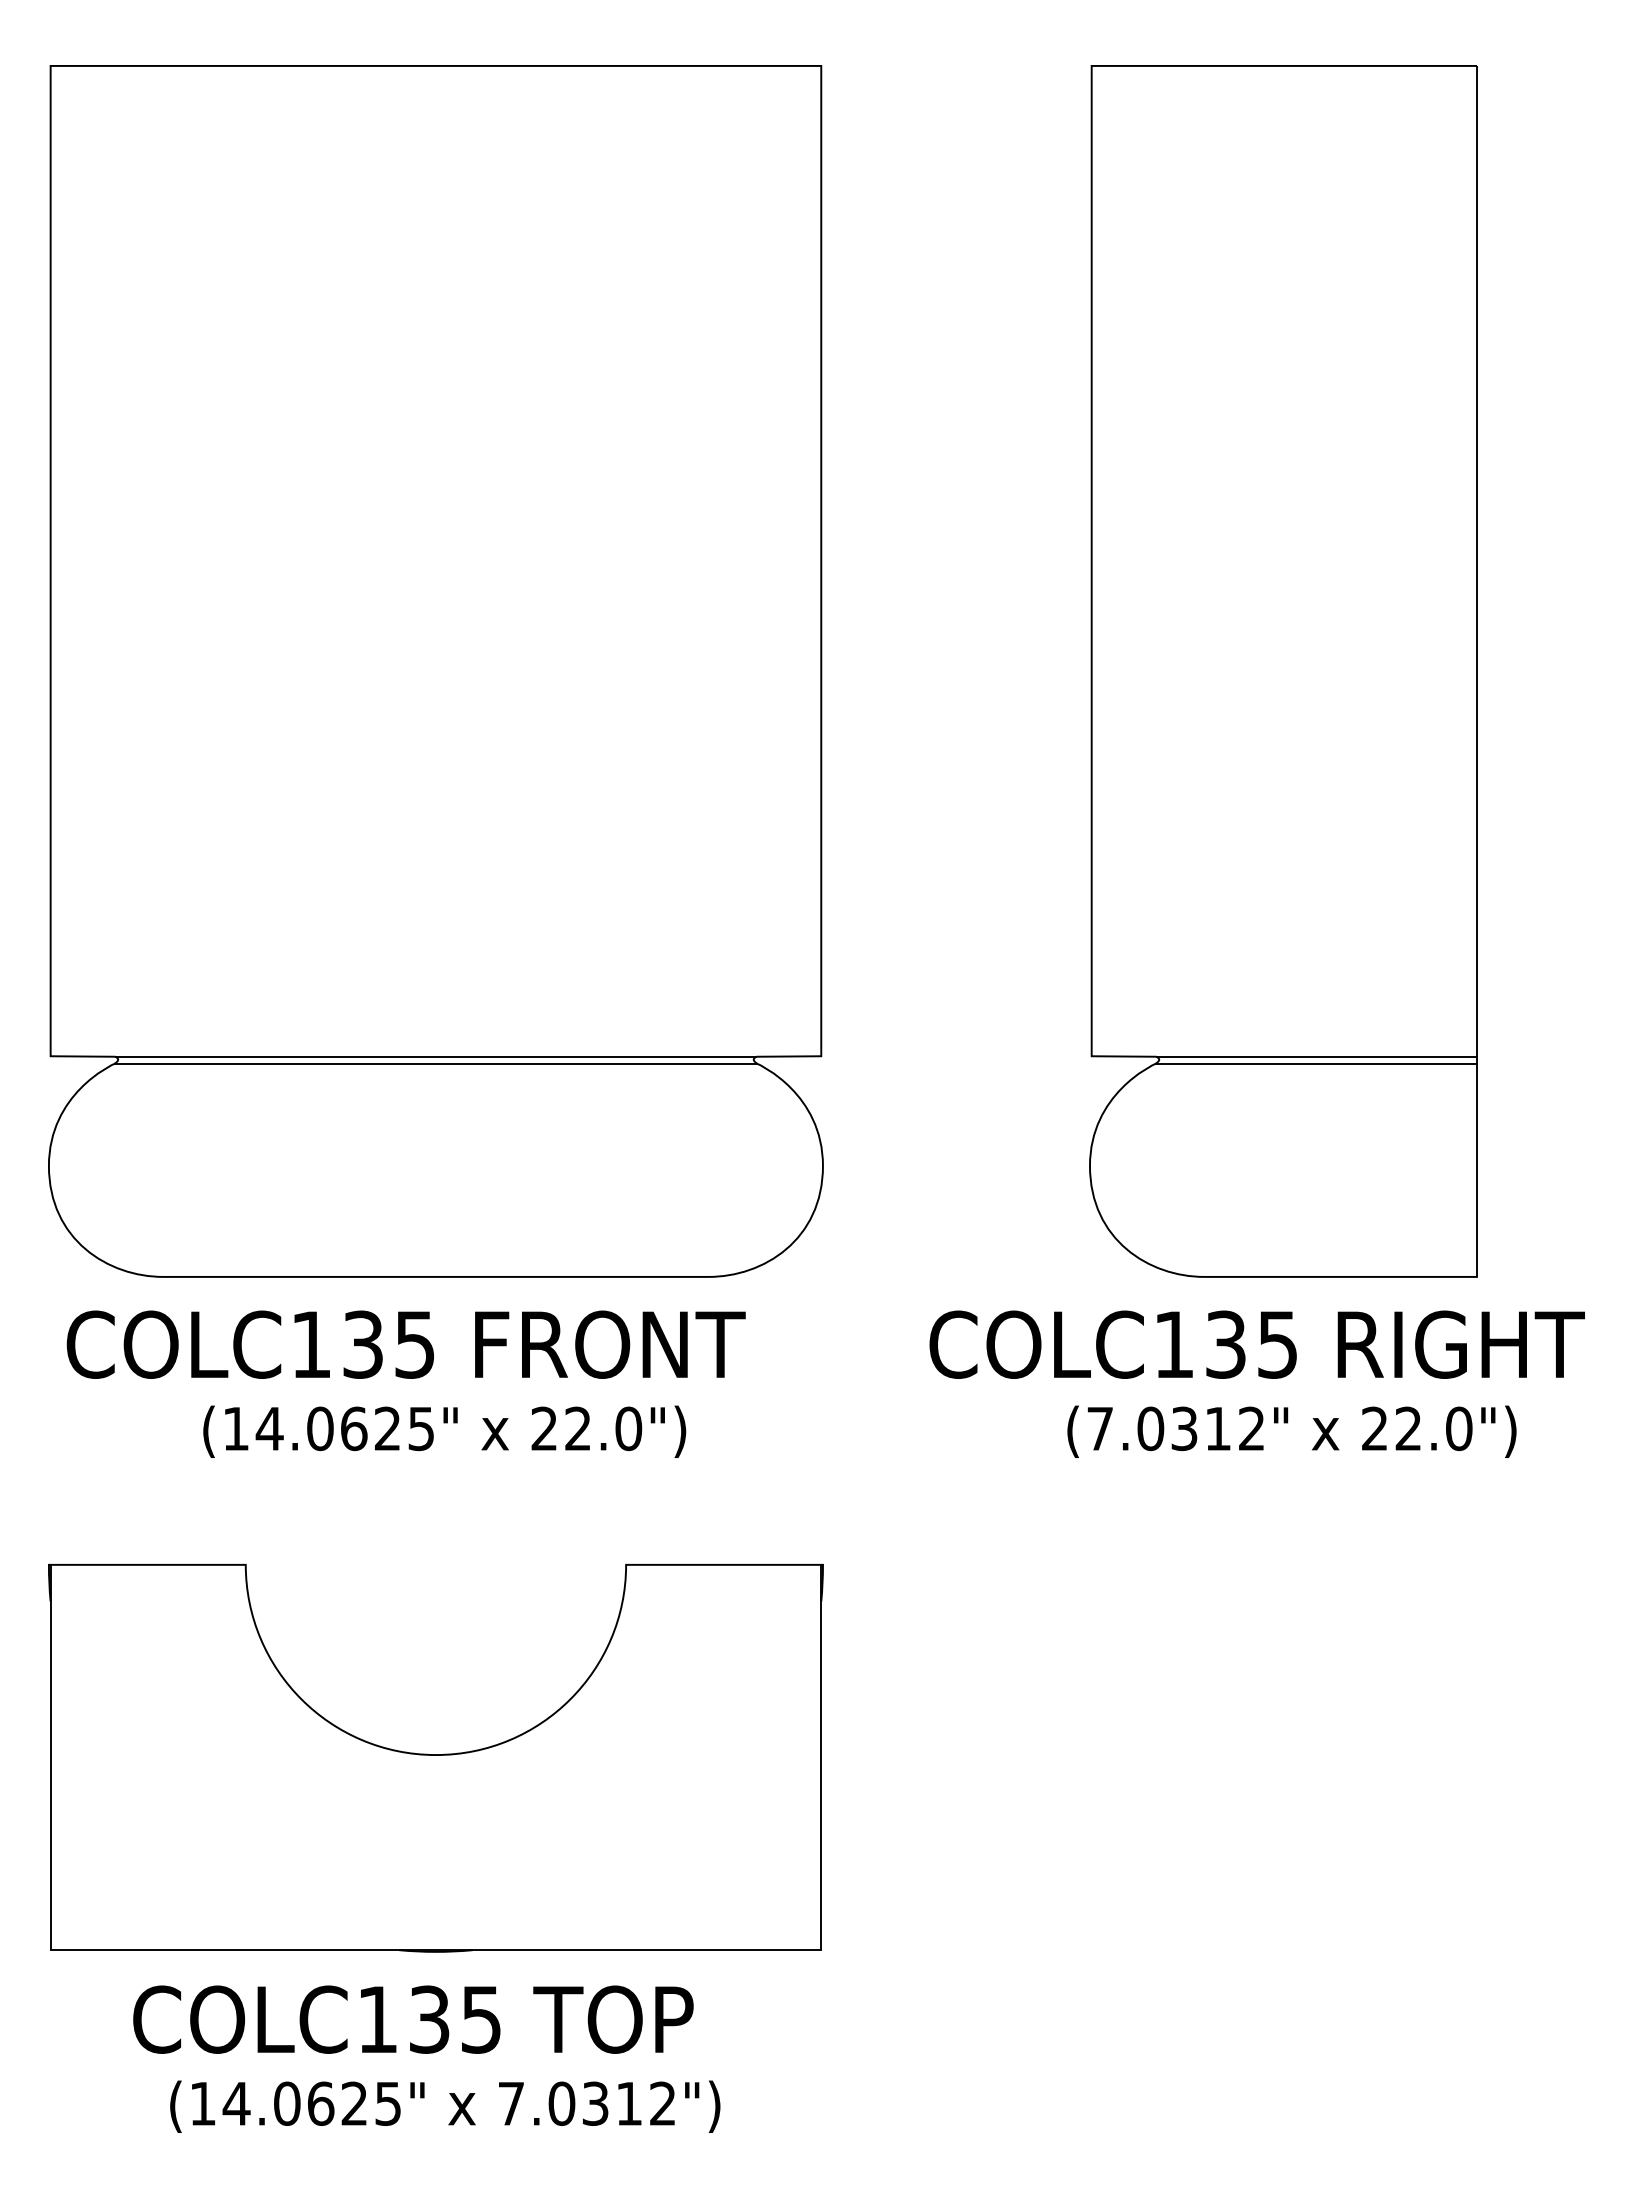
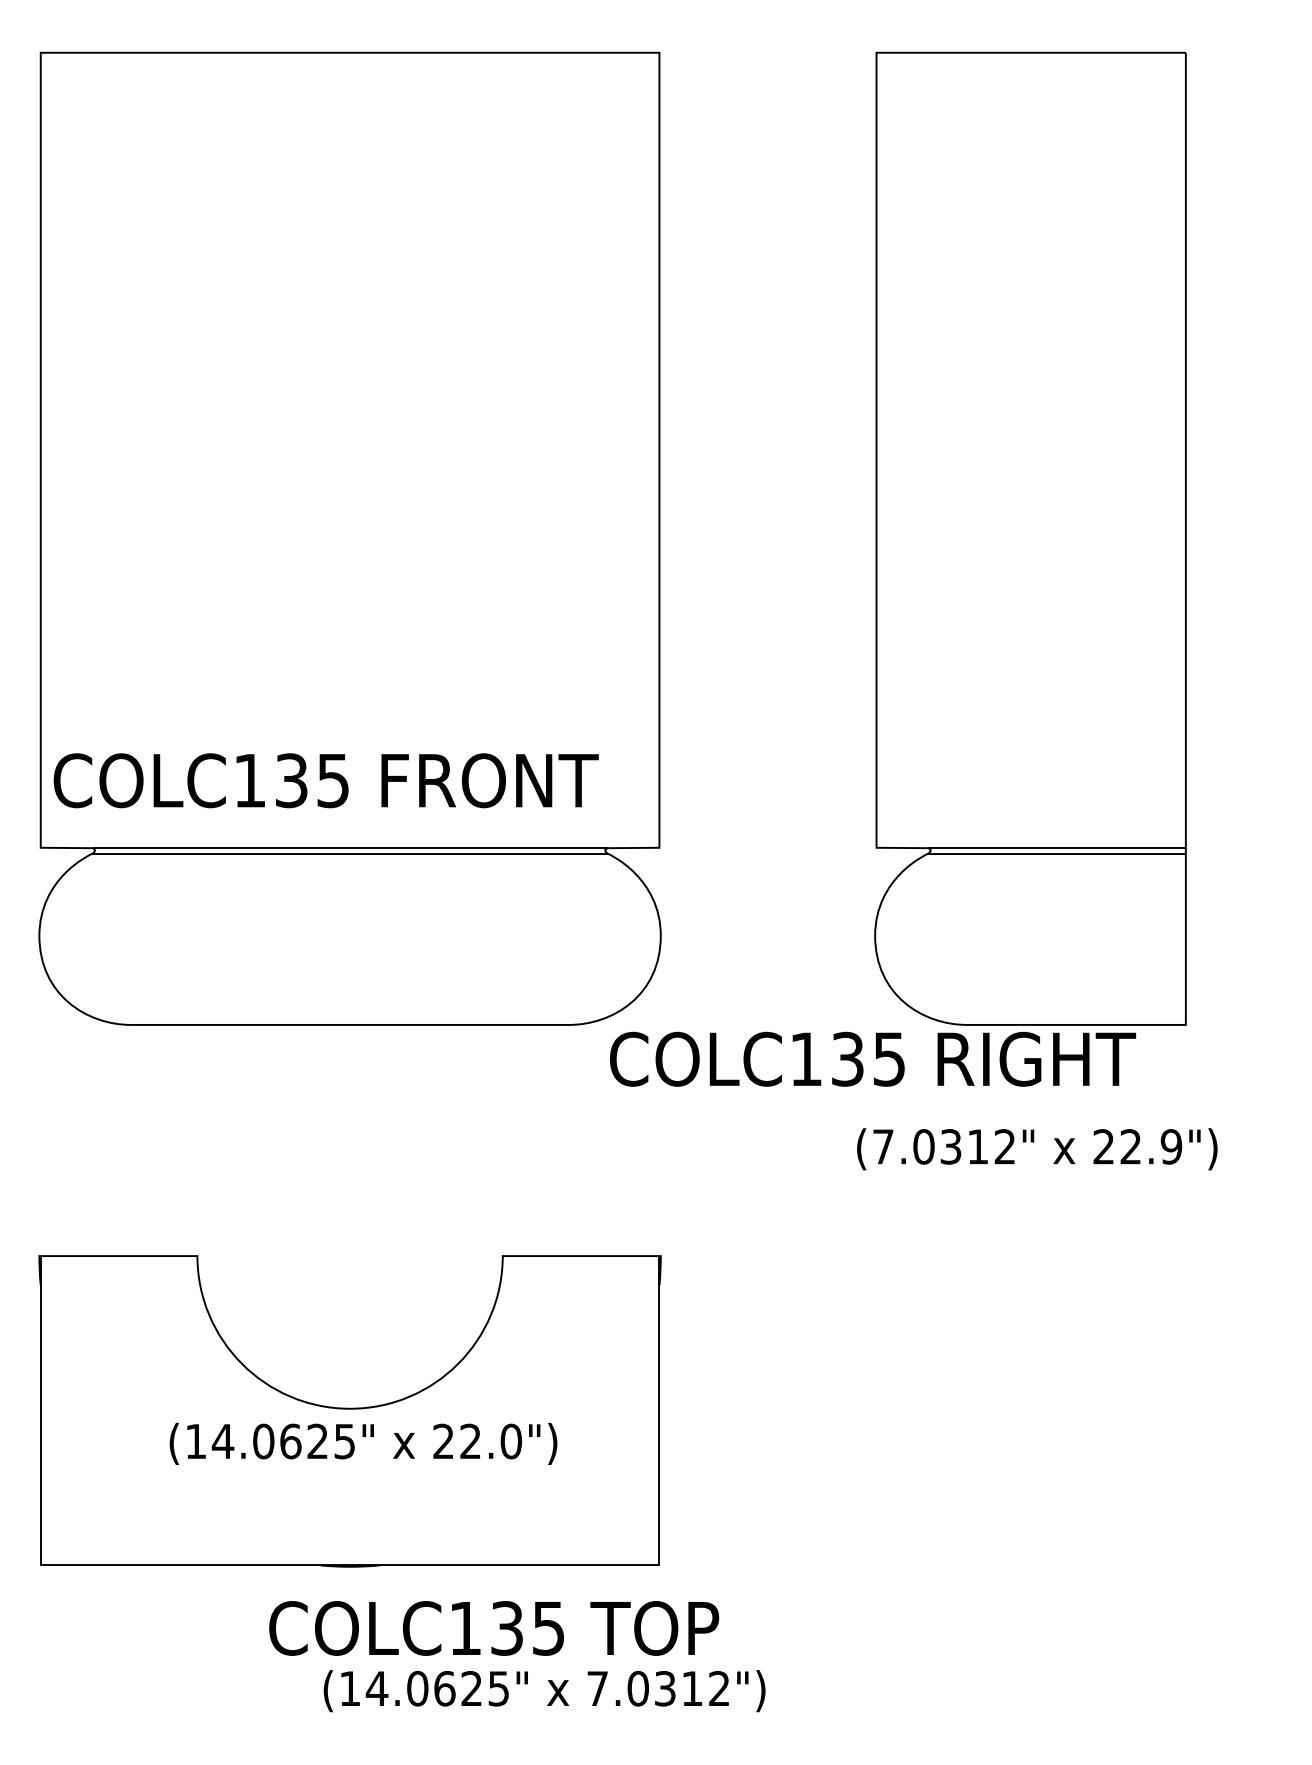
text: (405, 1344) -> (325, 780), moved
text: (1256, 1344) -> (872, 1059), moved
text: (1458, 1428) -> (1170, 1146), 22.0") -> 22.9")
text: (444, 1431) -> (363, 1443), moved
text: (413, 2019) -> (494, 1628), moved
text: (445, 2106) -> (544, 1690), moved

